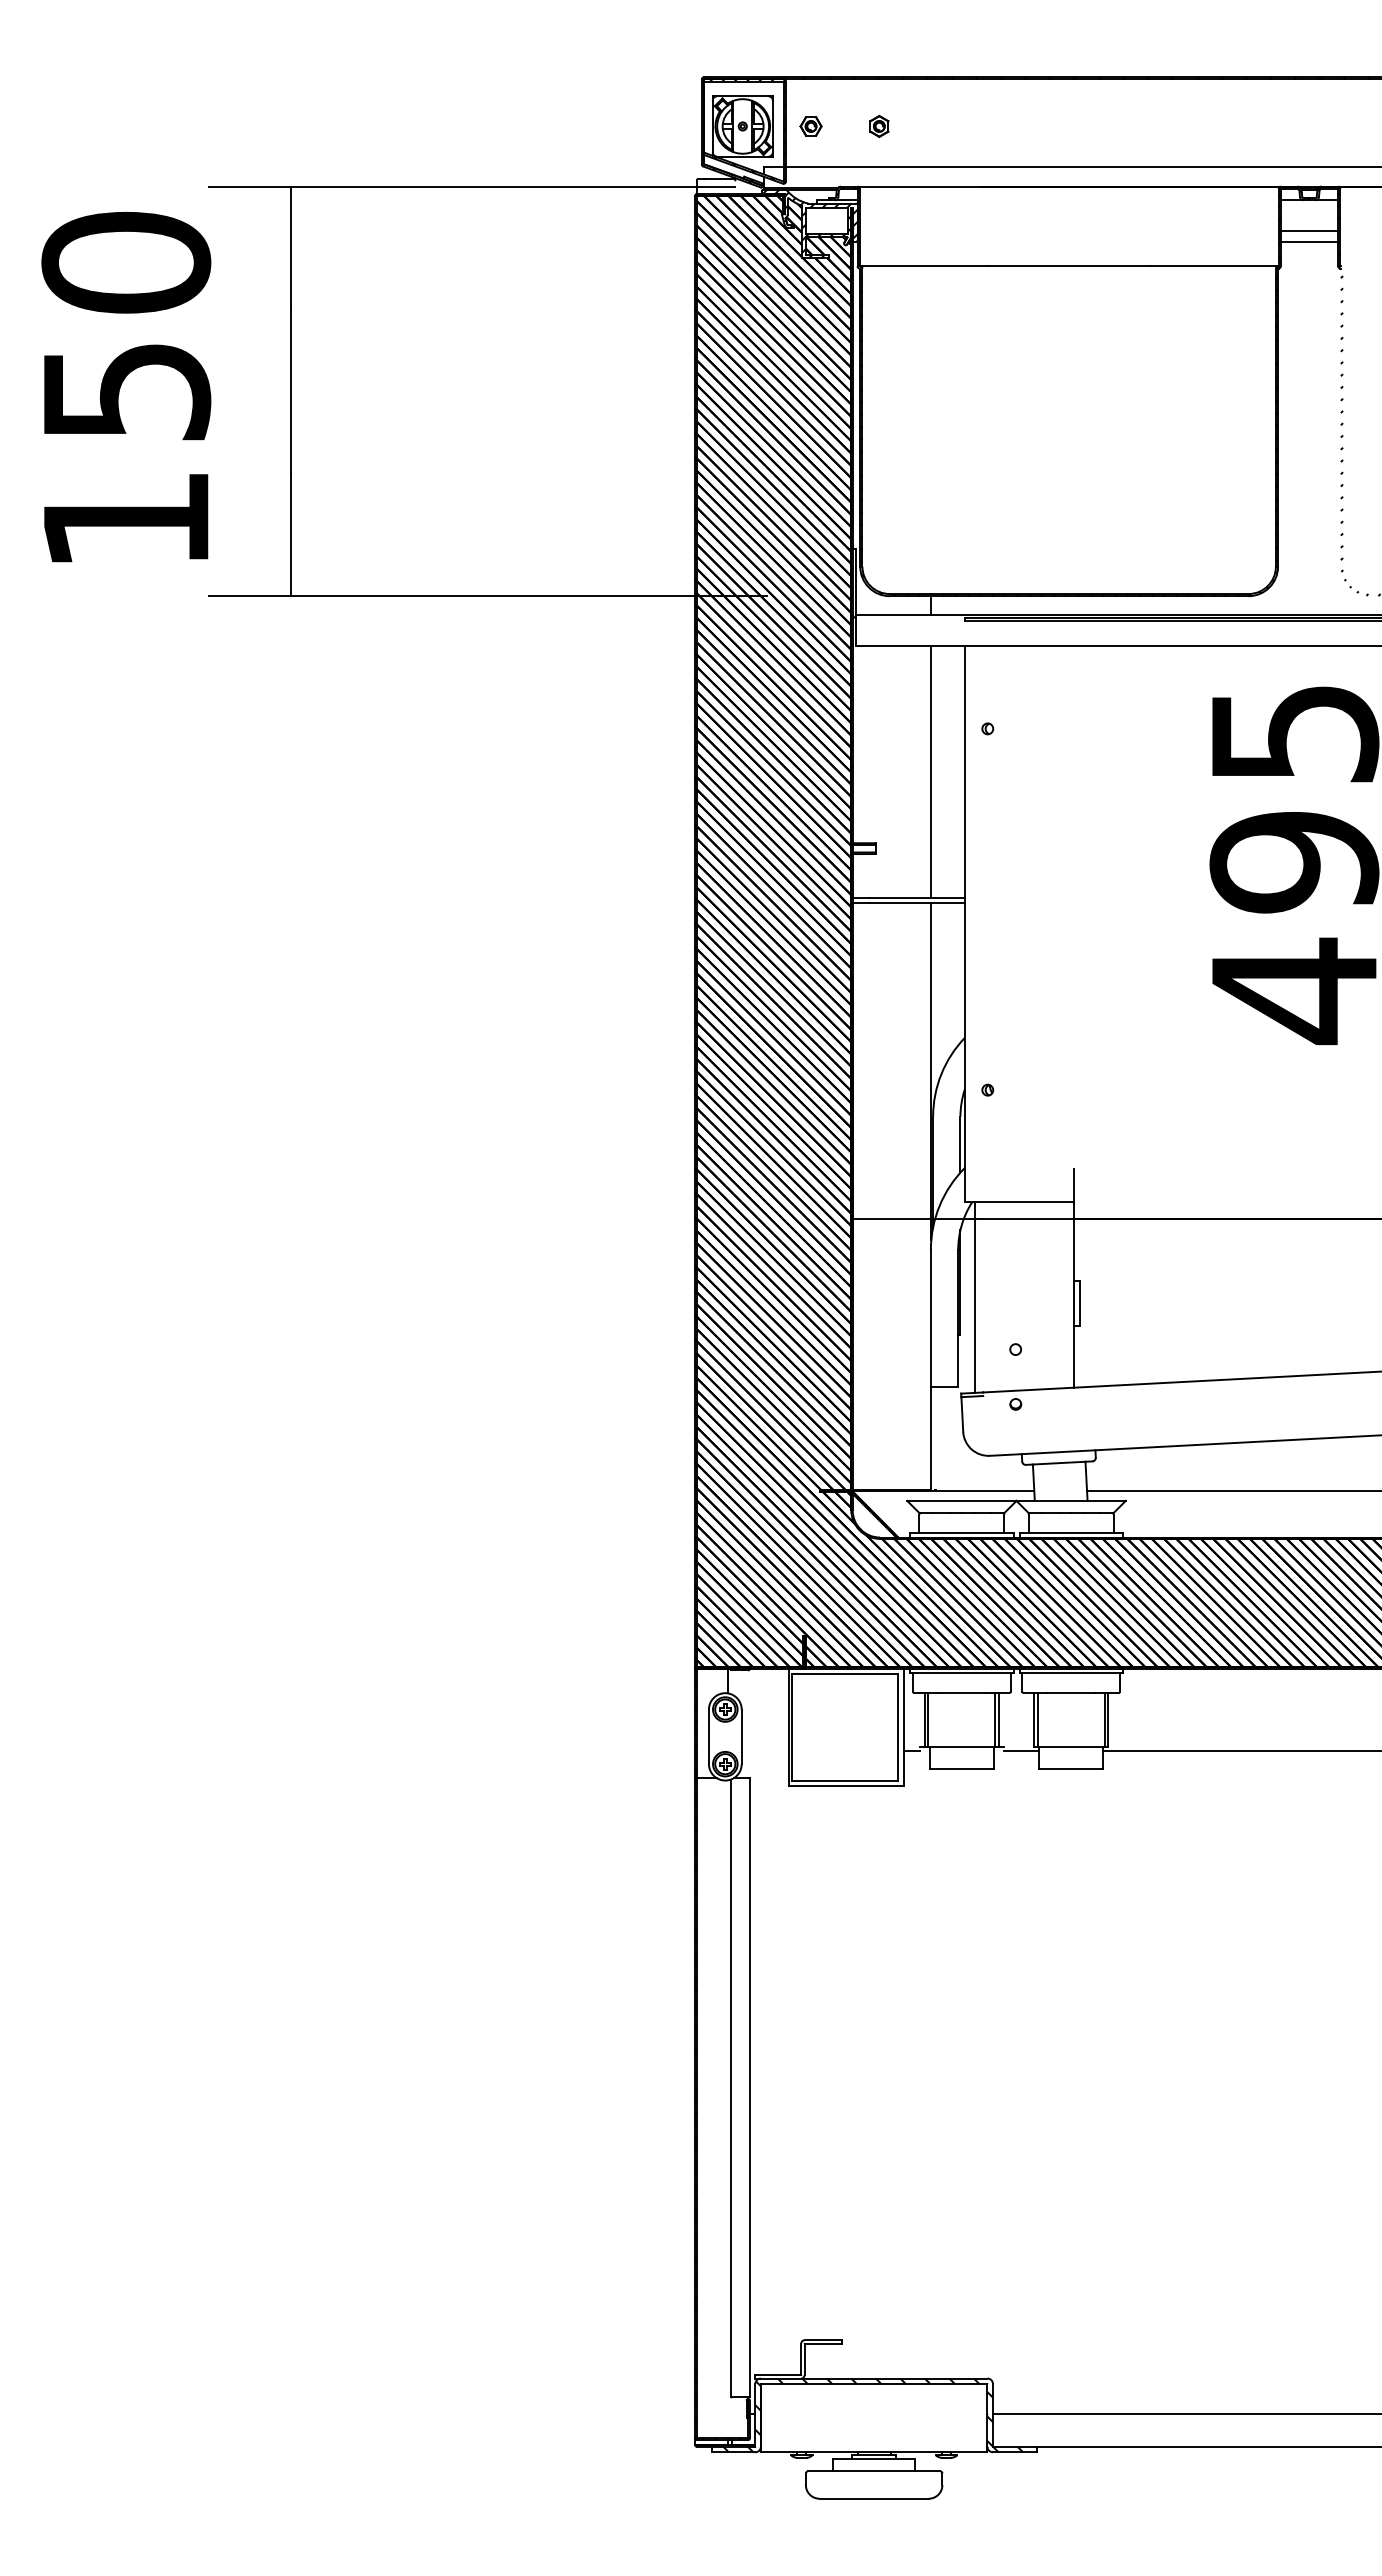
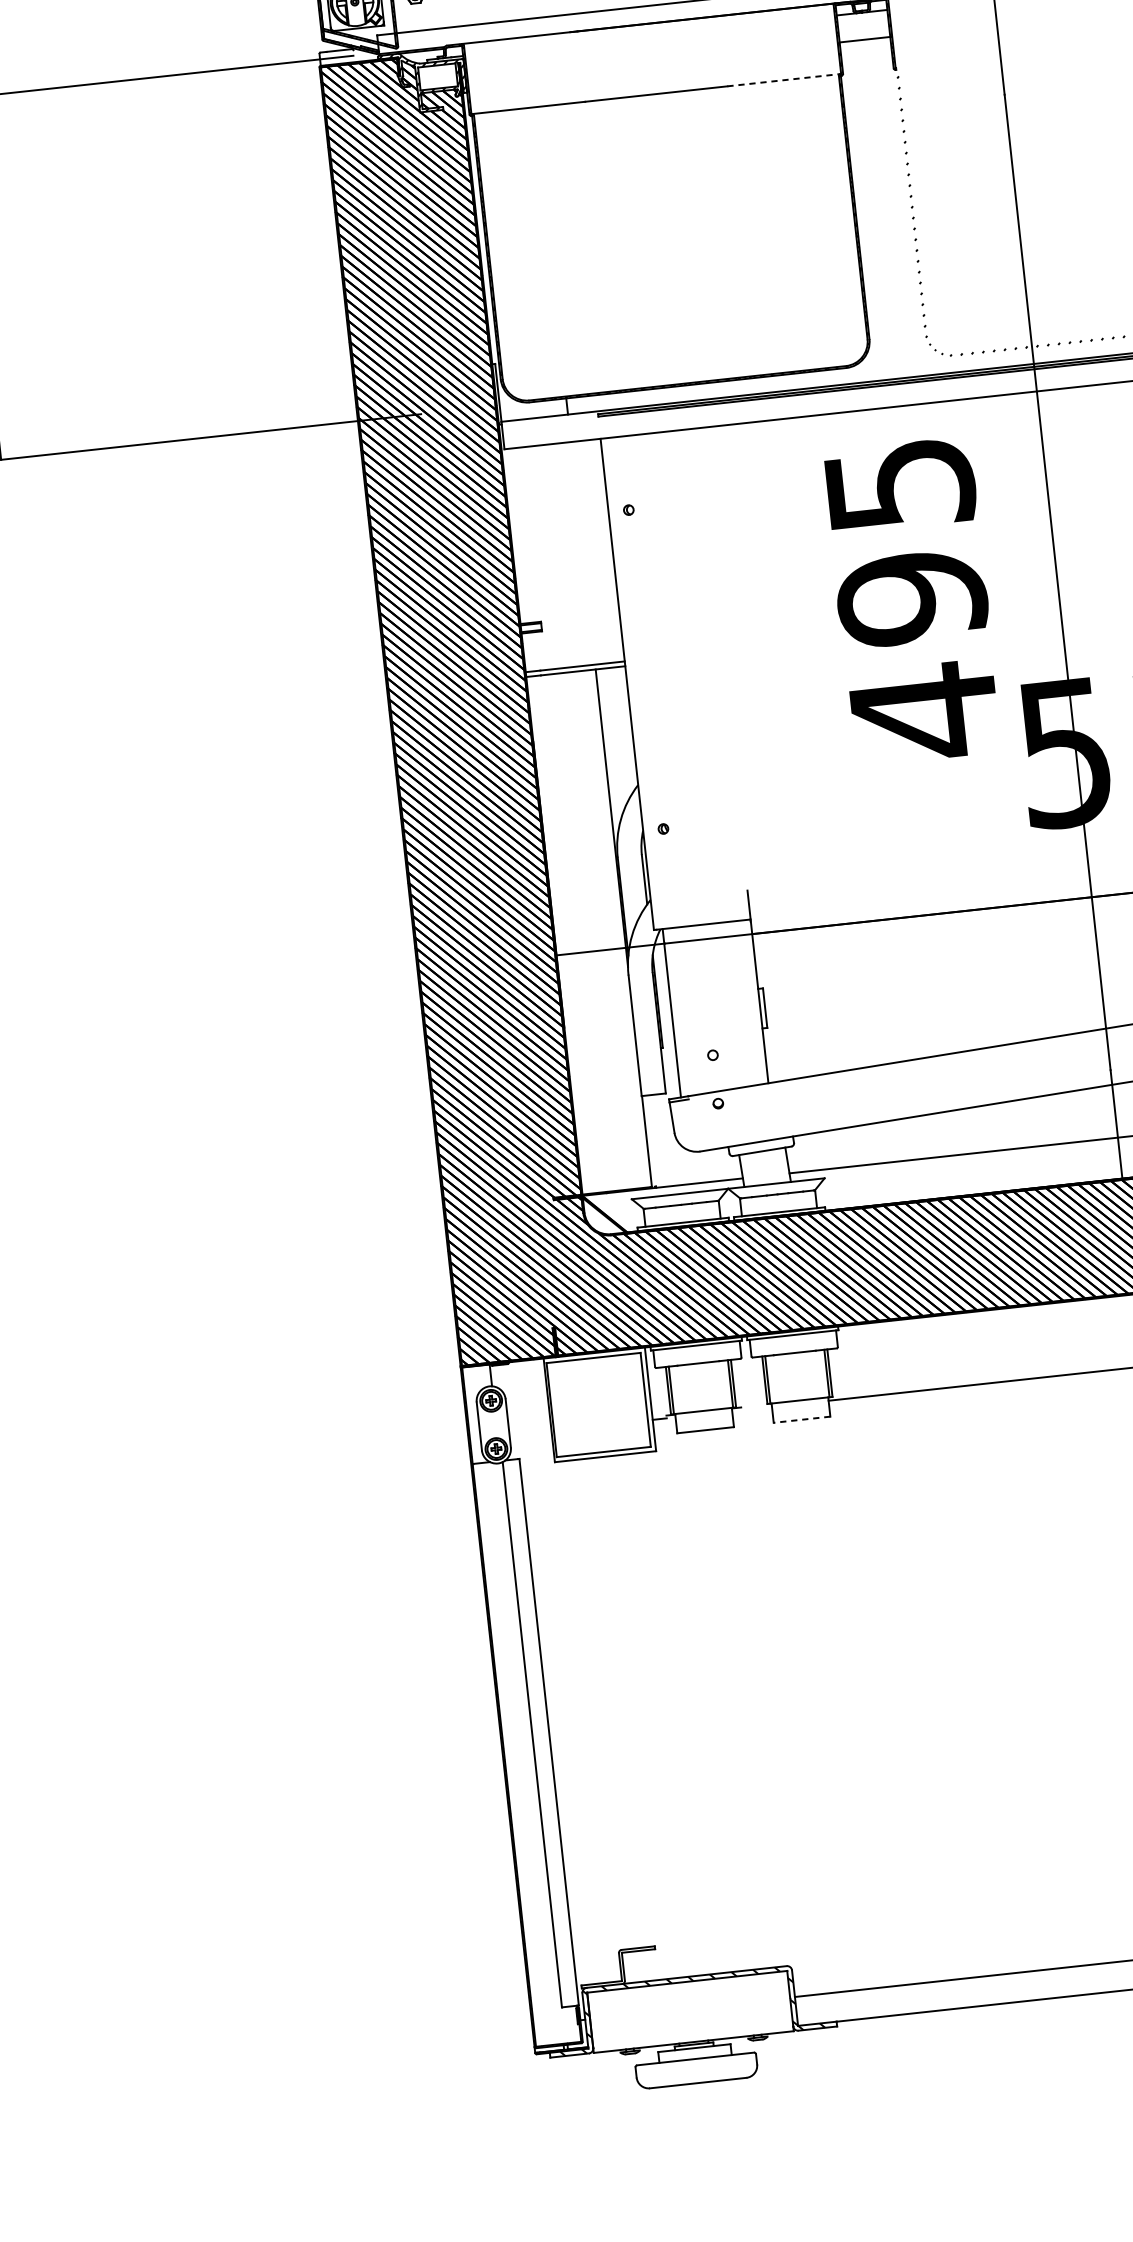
line: (1309, 241) -> (866, 49), removed
line: (1214, 266) -> (784, 80), solid -> dashed
line: (931, 771) -> (583, 553), removed
line: (1021, 1750) -> (756, 1408), removed
line: (1070, 1768) -> (801, 1419), solid -> dashed

